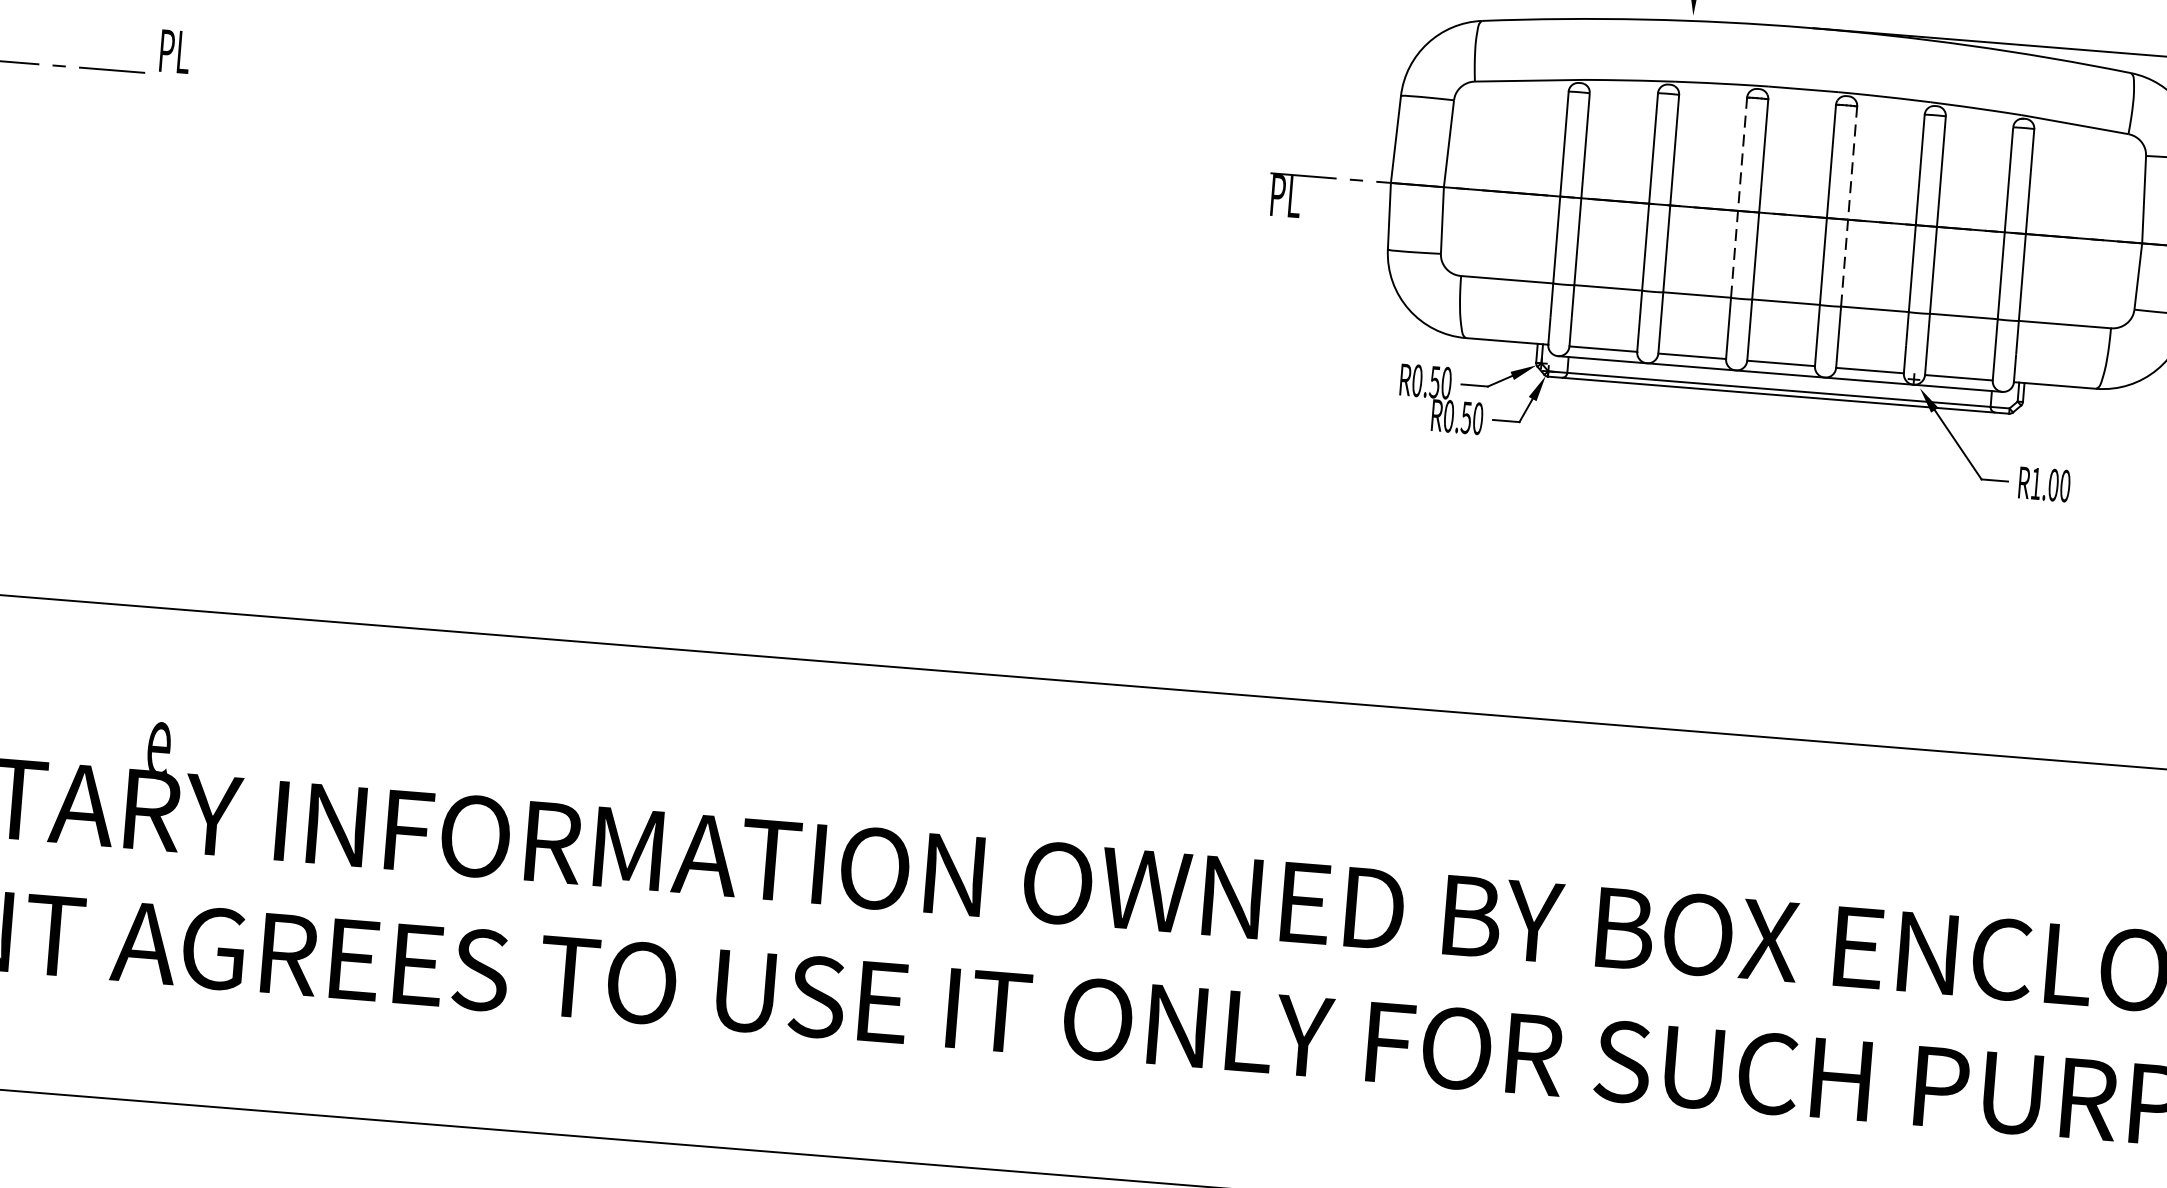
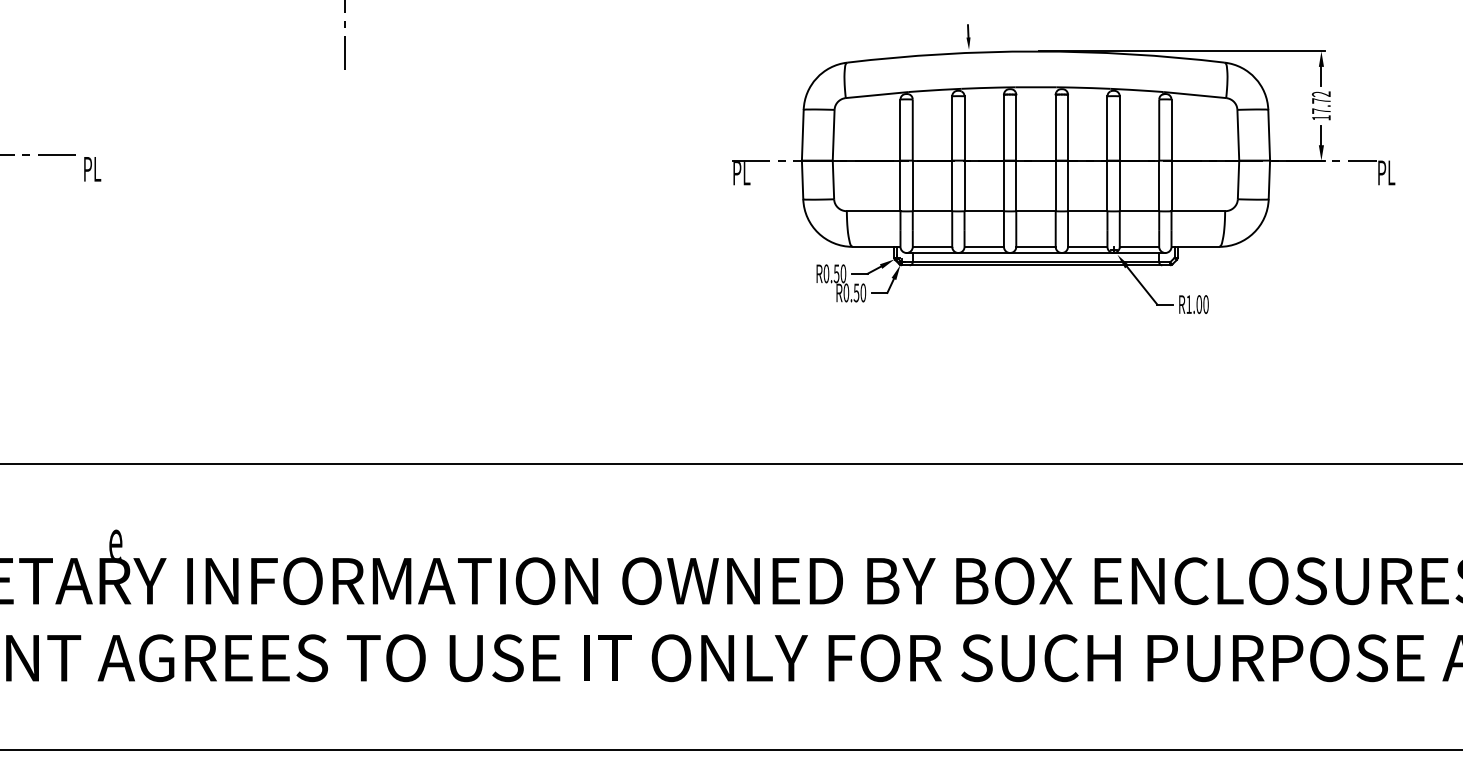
text: (174, 52) -> (92, 169), moved
line: (1738, 196) -> (1003, 152), dashed -> solid
line: (1850, 205) -> (1068, 152), dashed -> solid

